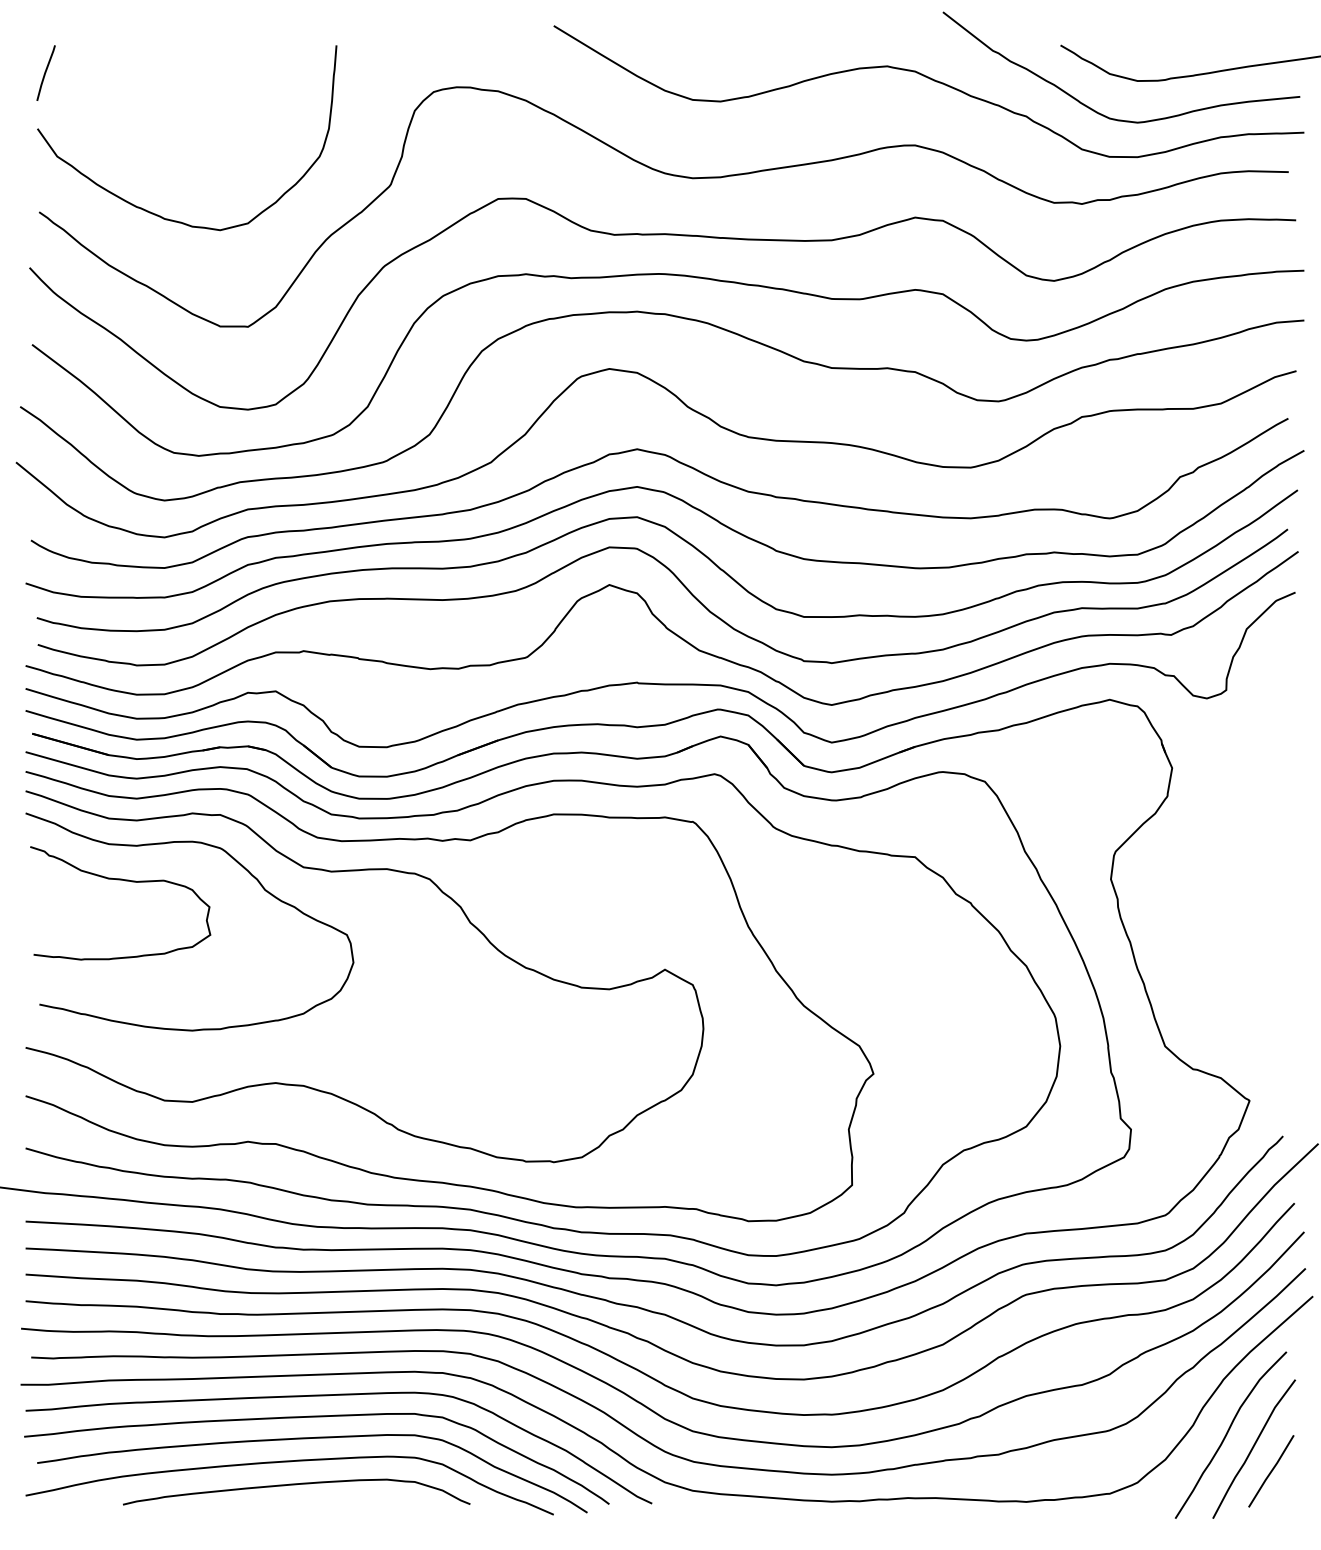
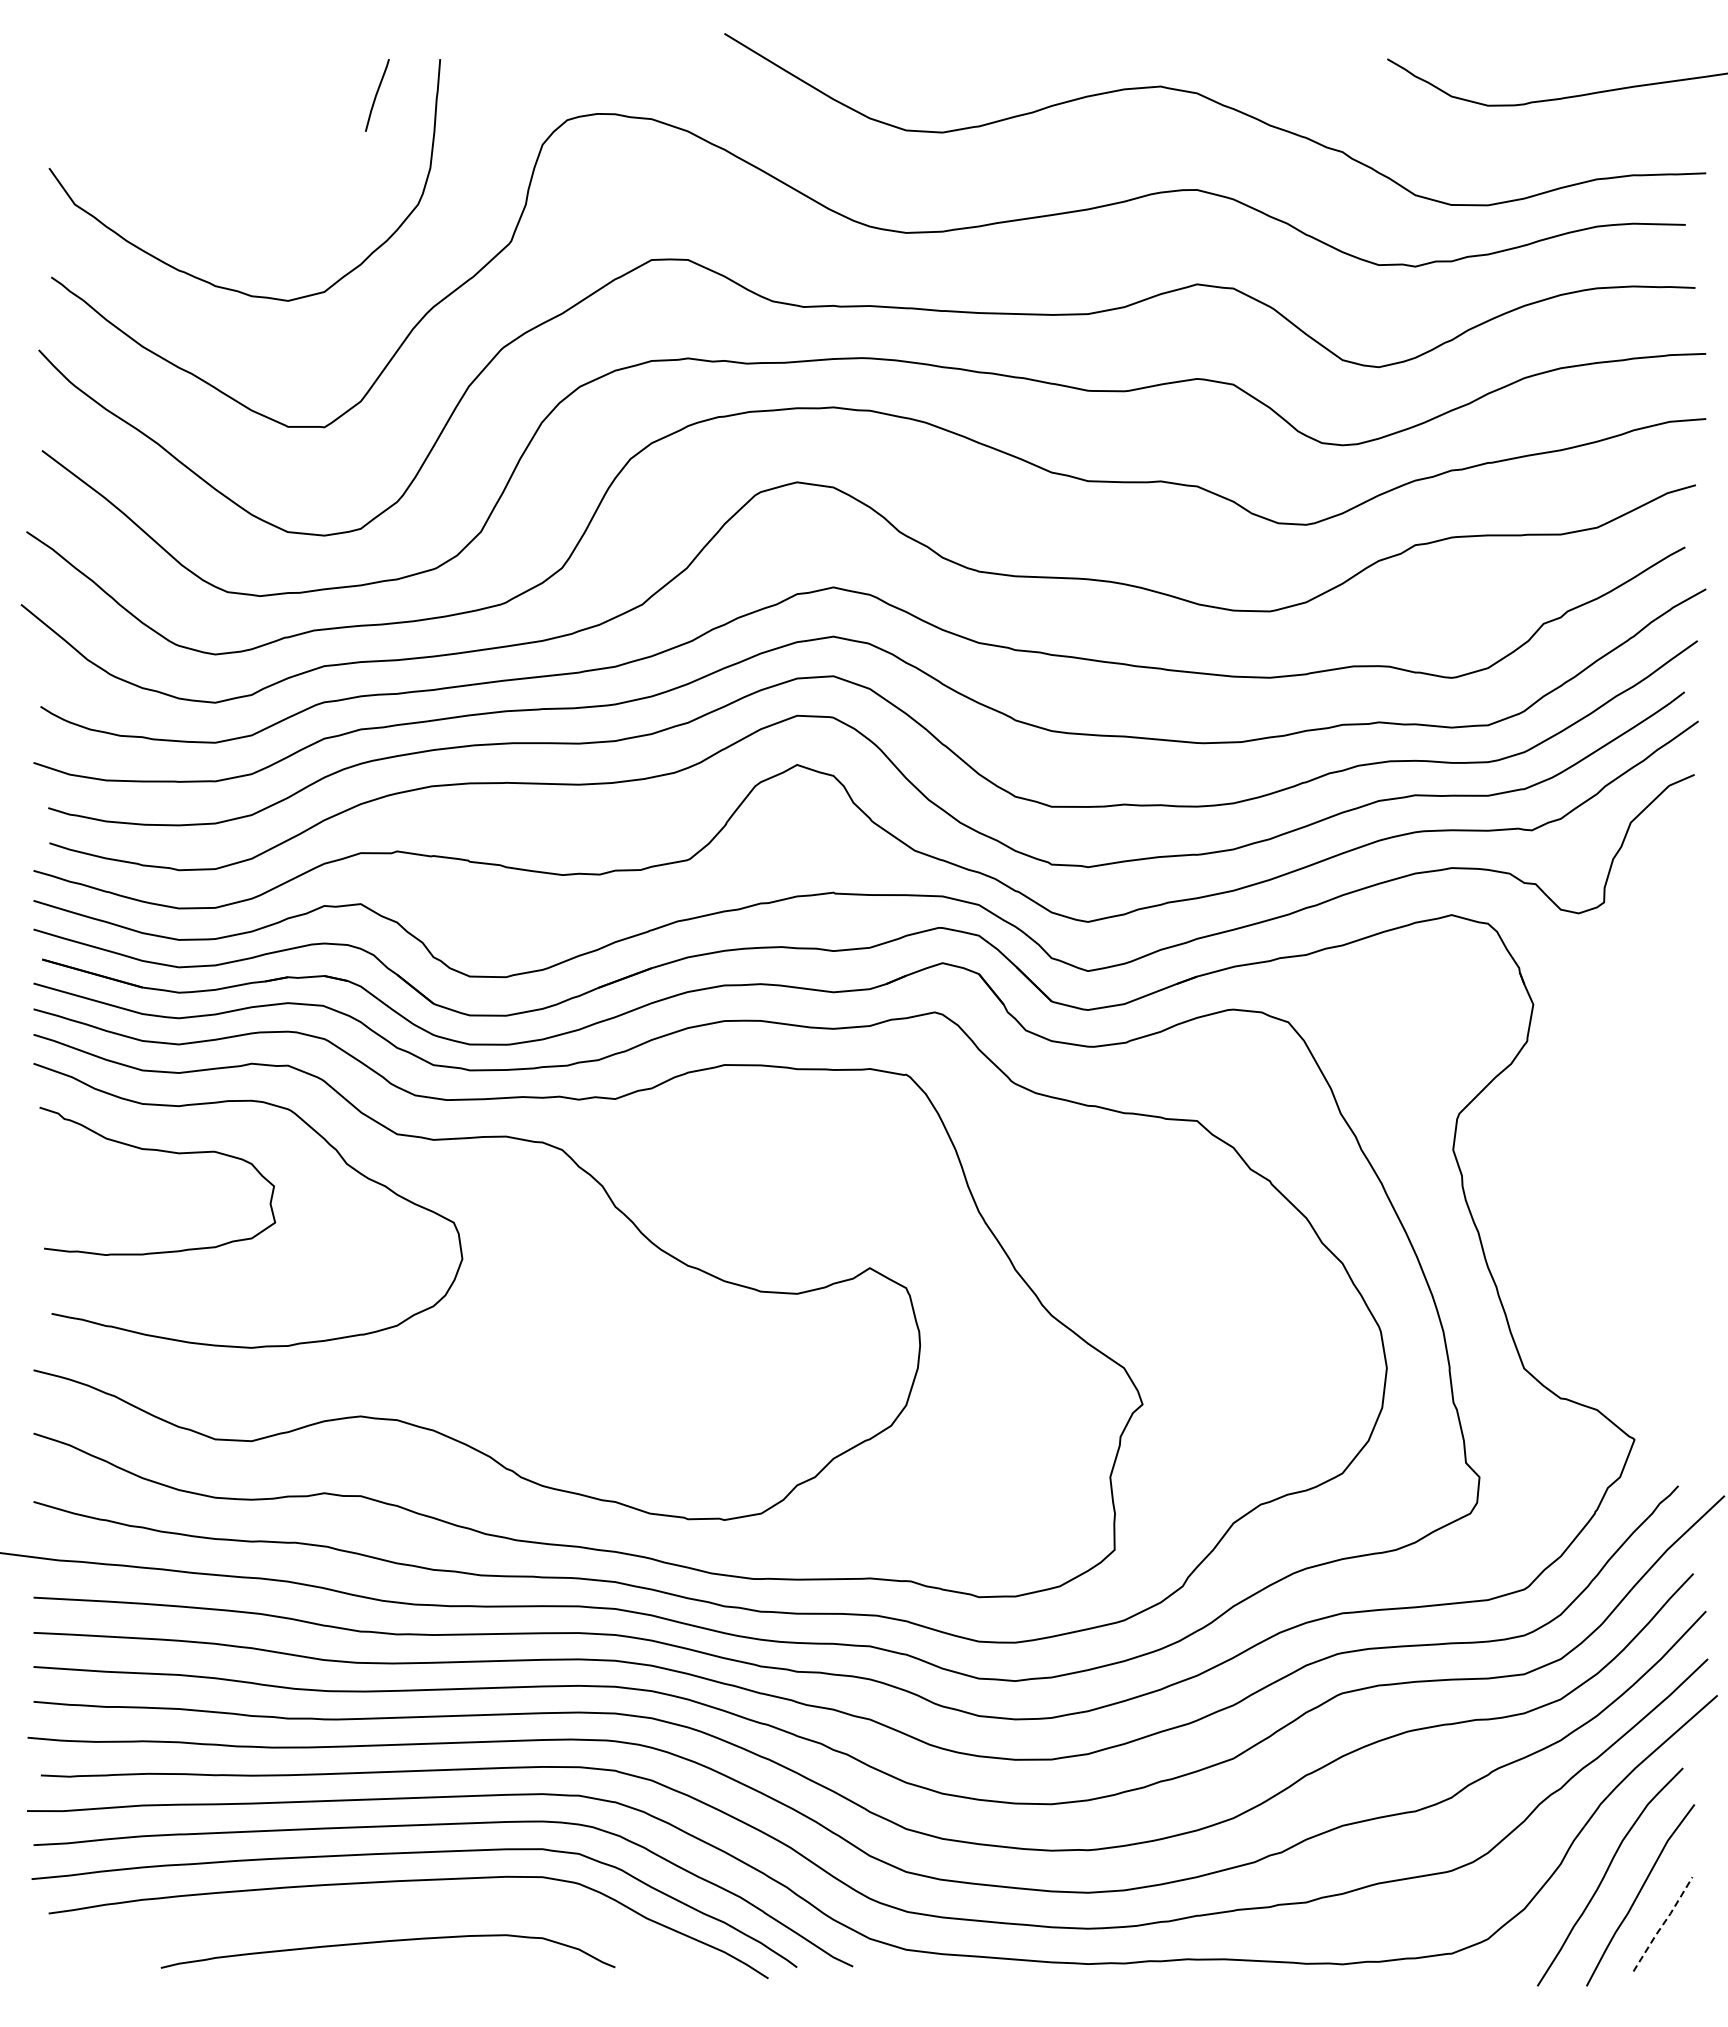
line: (46, 73) -> (377, 95), moved
curve: (1094, 109) -> (1431, 143), removed
curve: (289, 1462) -> (378, 1912), removed
line: (1271, 1471) -> (1663, 1924), solid -> dashed

